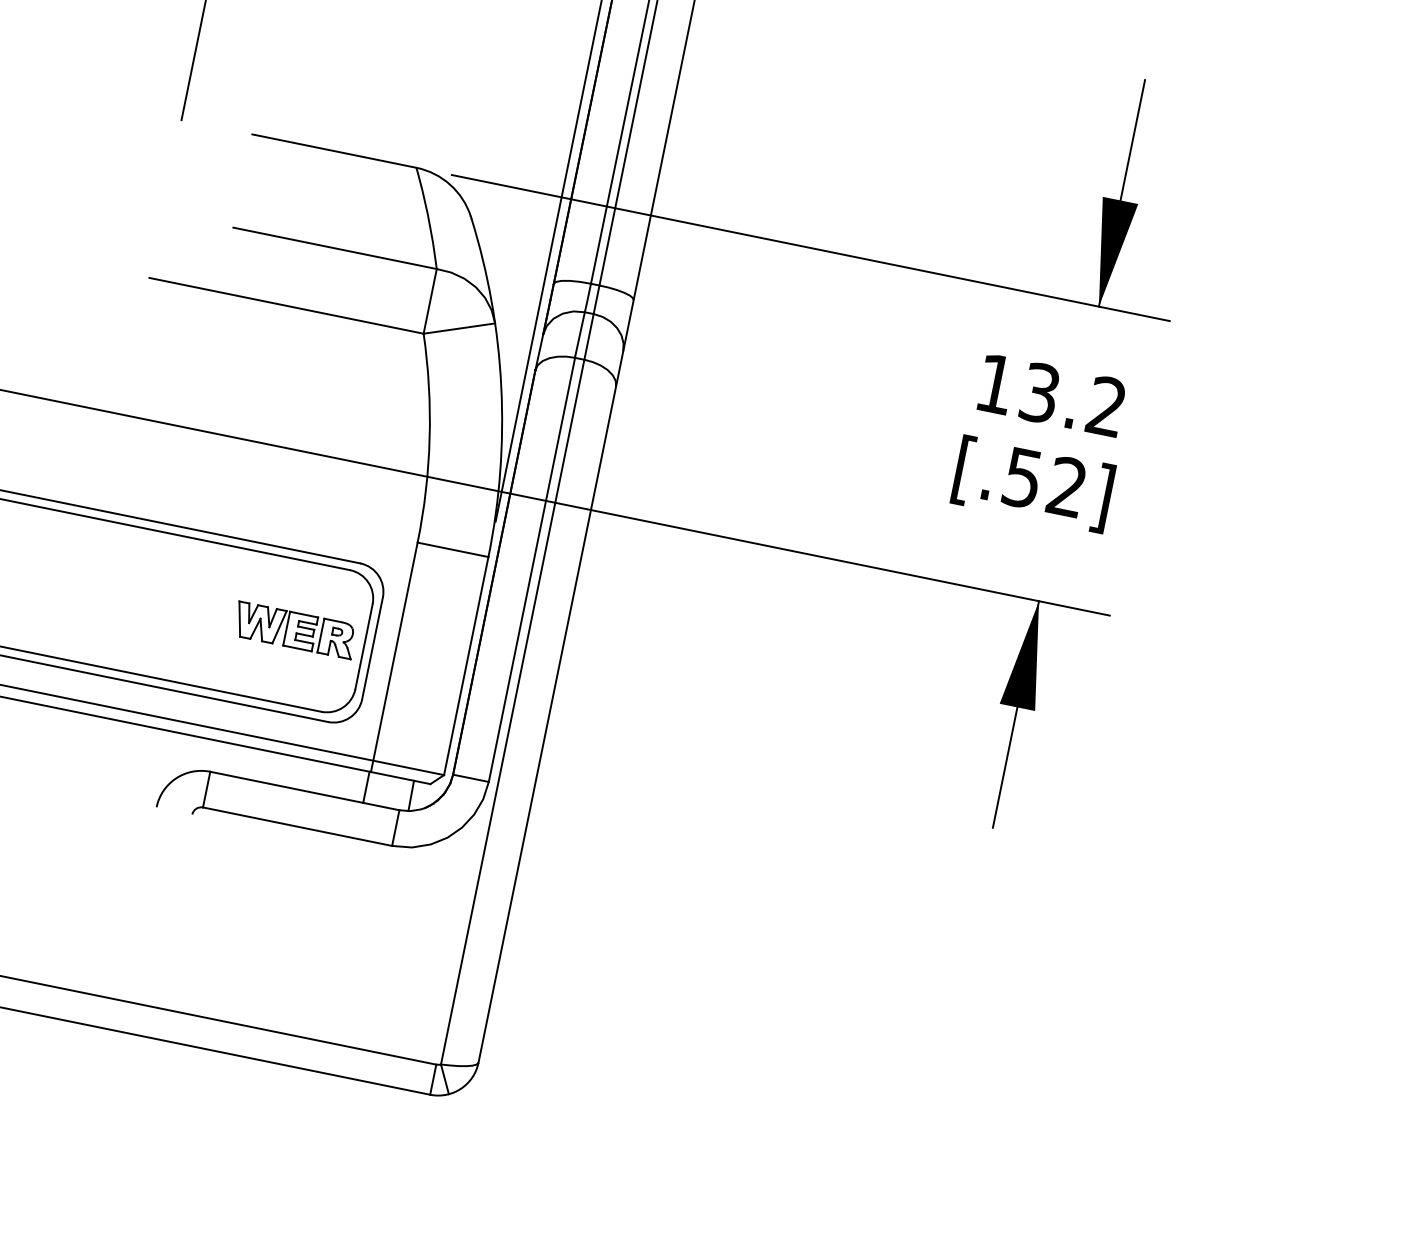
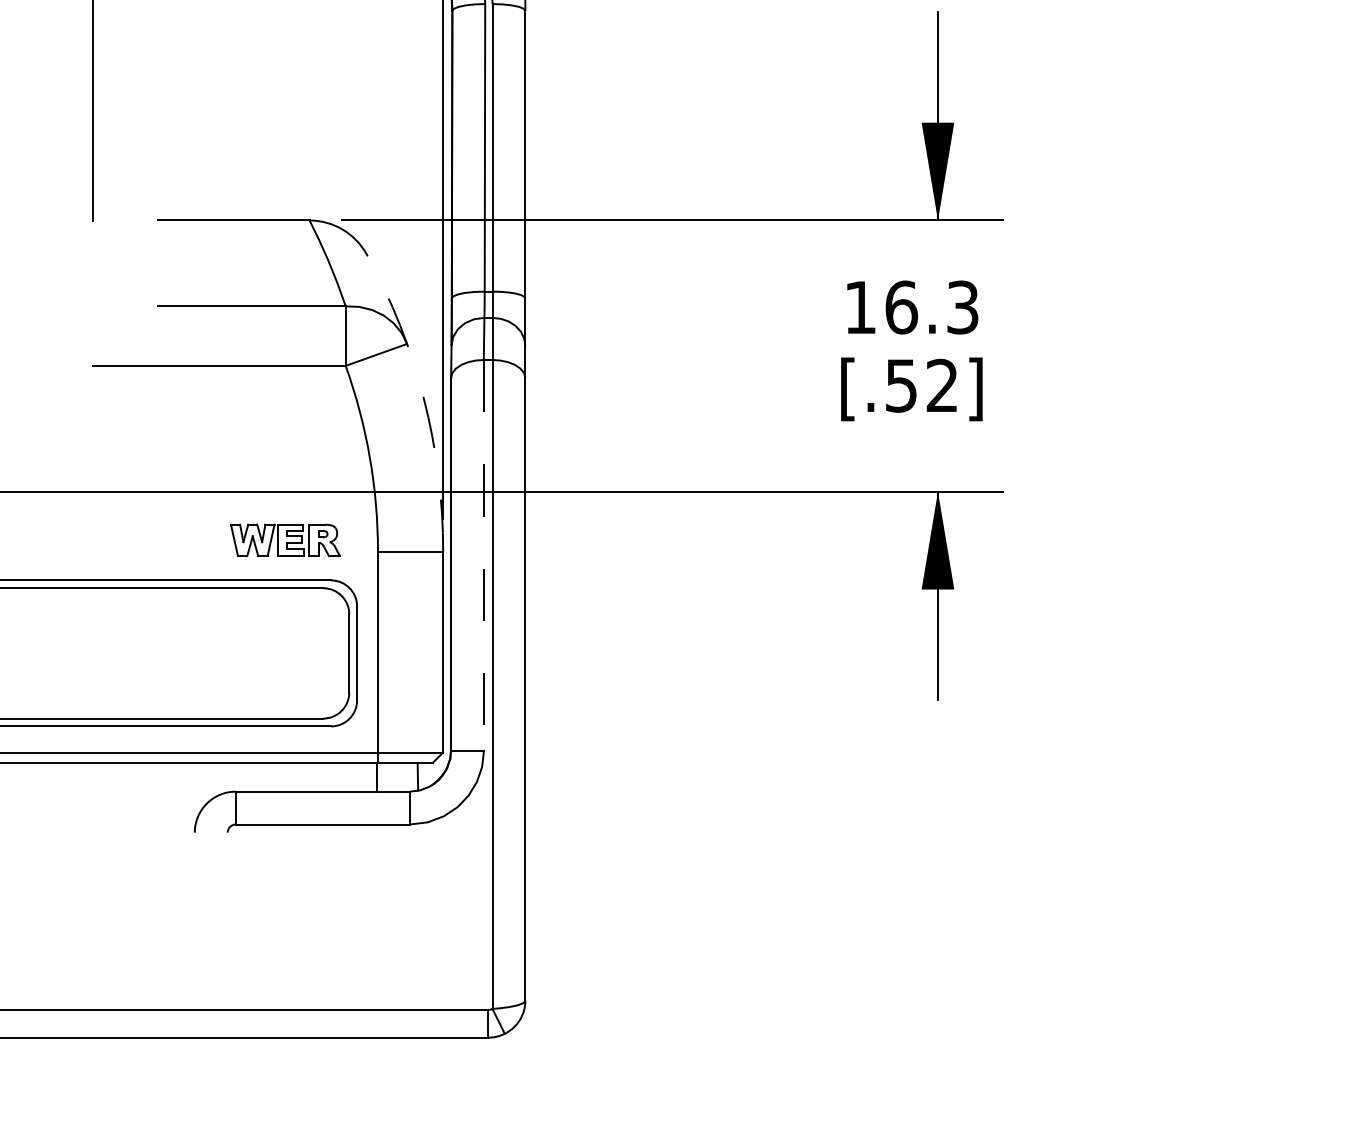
arc: (500, 386) -> (423, 398), solid -> dashed
text: (1072, 399) -> (931, 307), 13.2 -> 16.3
line: (531, 570) -> (483, 555), solid -> dashed
part: (295, 629) -> (285, 539), moved

